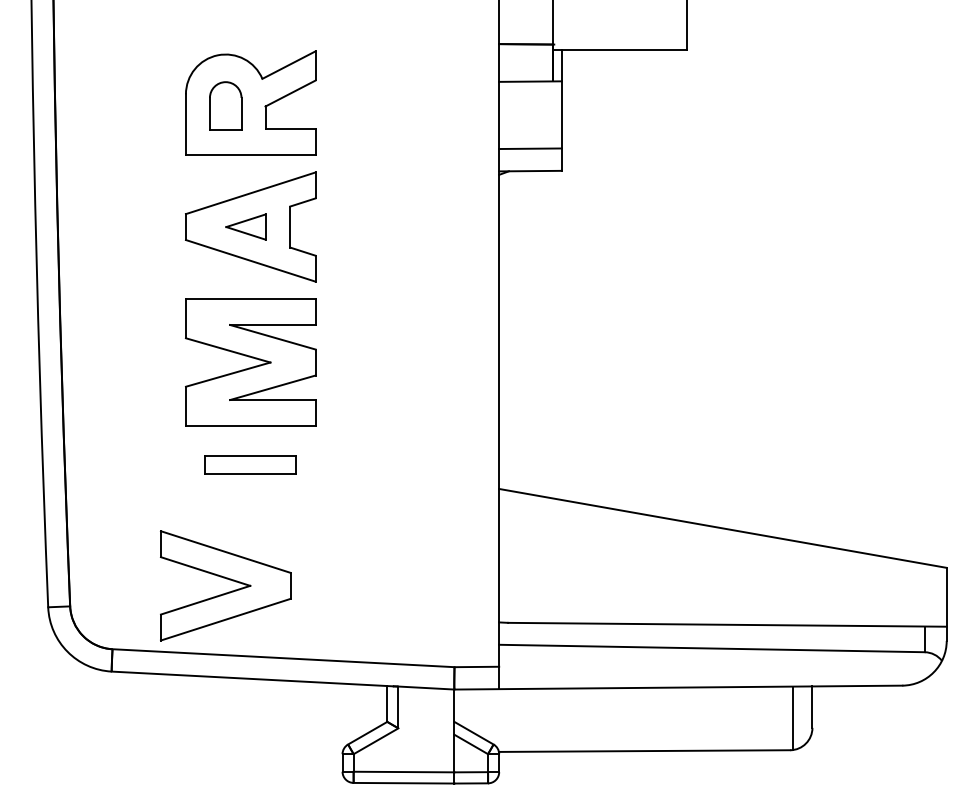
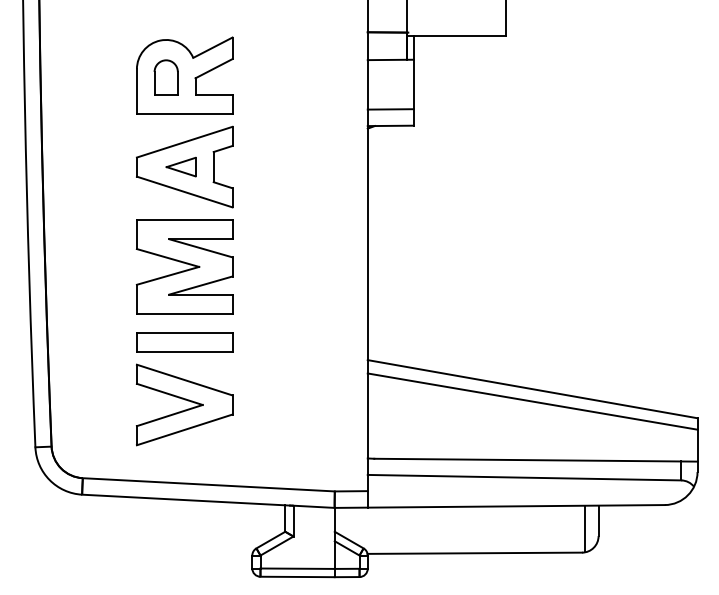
part: (250, 464) -> (184, 342), size x1.43
line: (722, 545) -> (532, 401), added
part: (226, 579) -> (185, 400), moved

